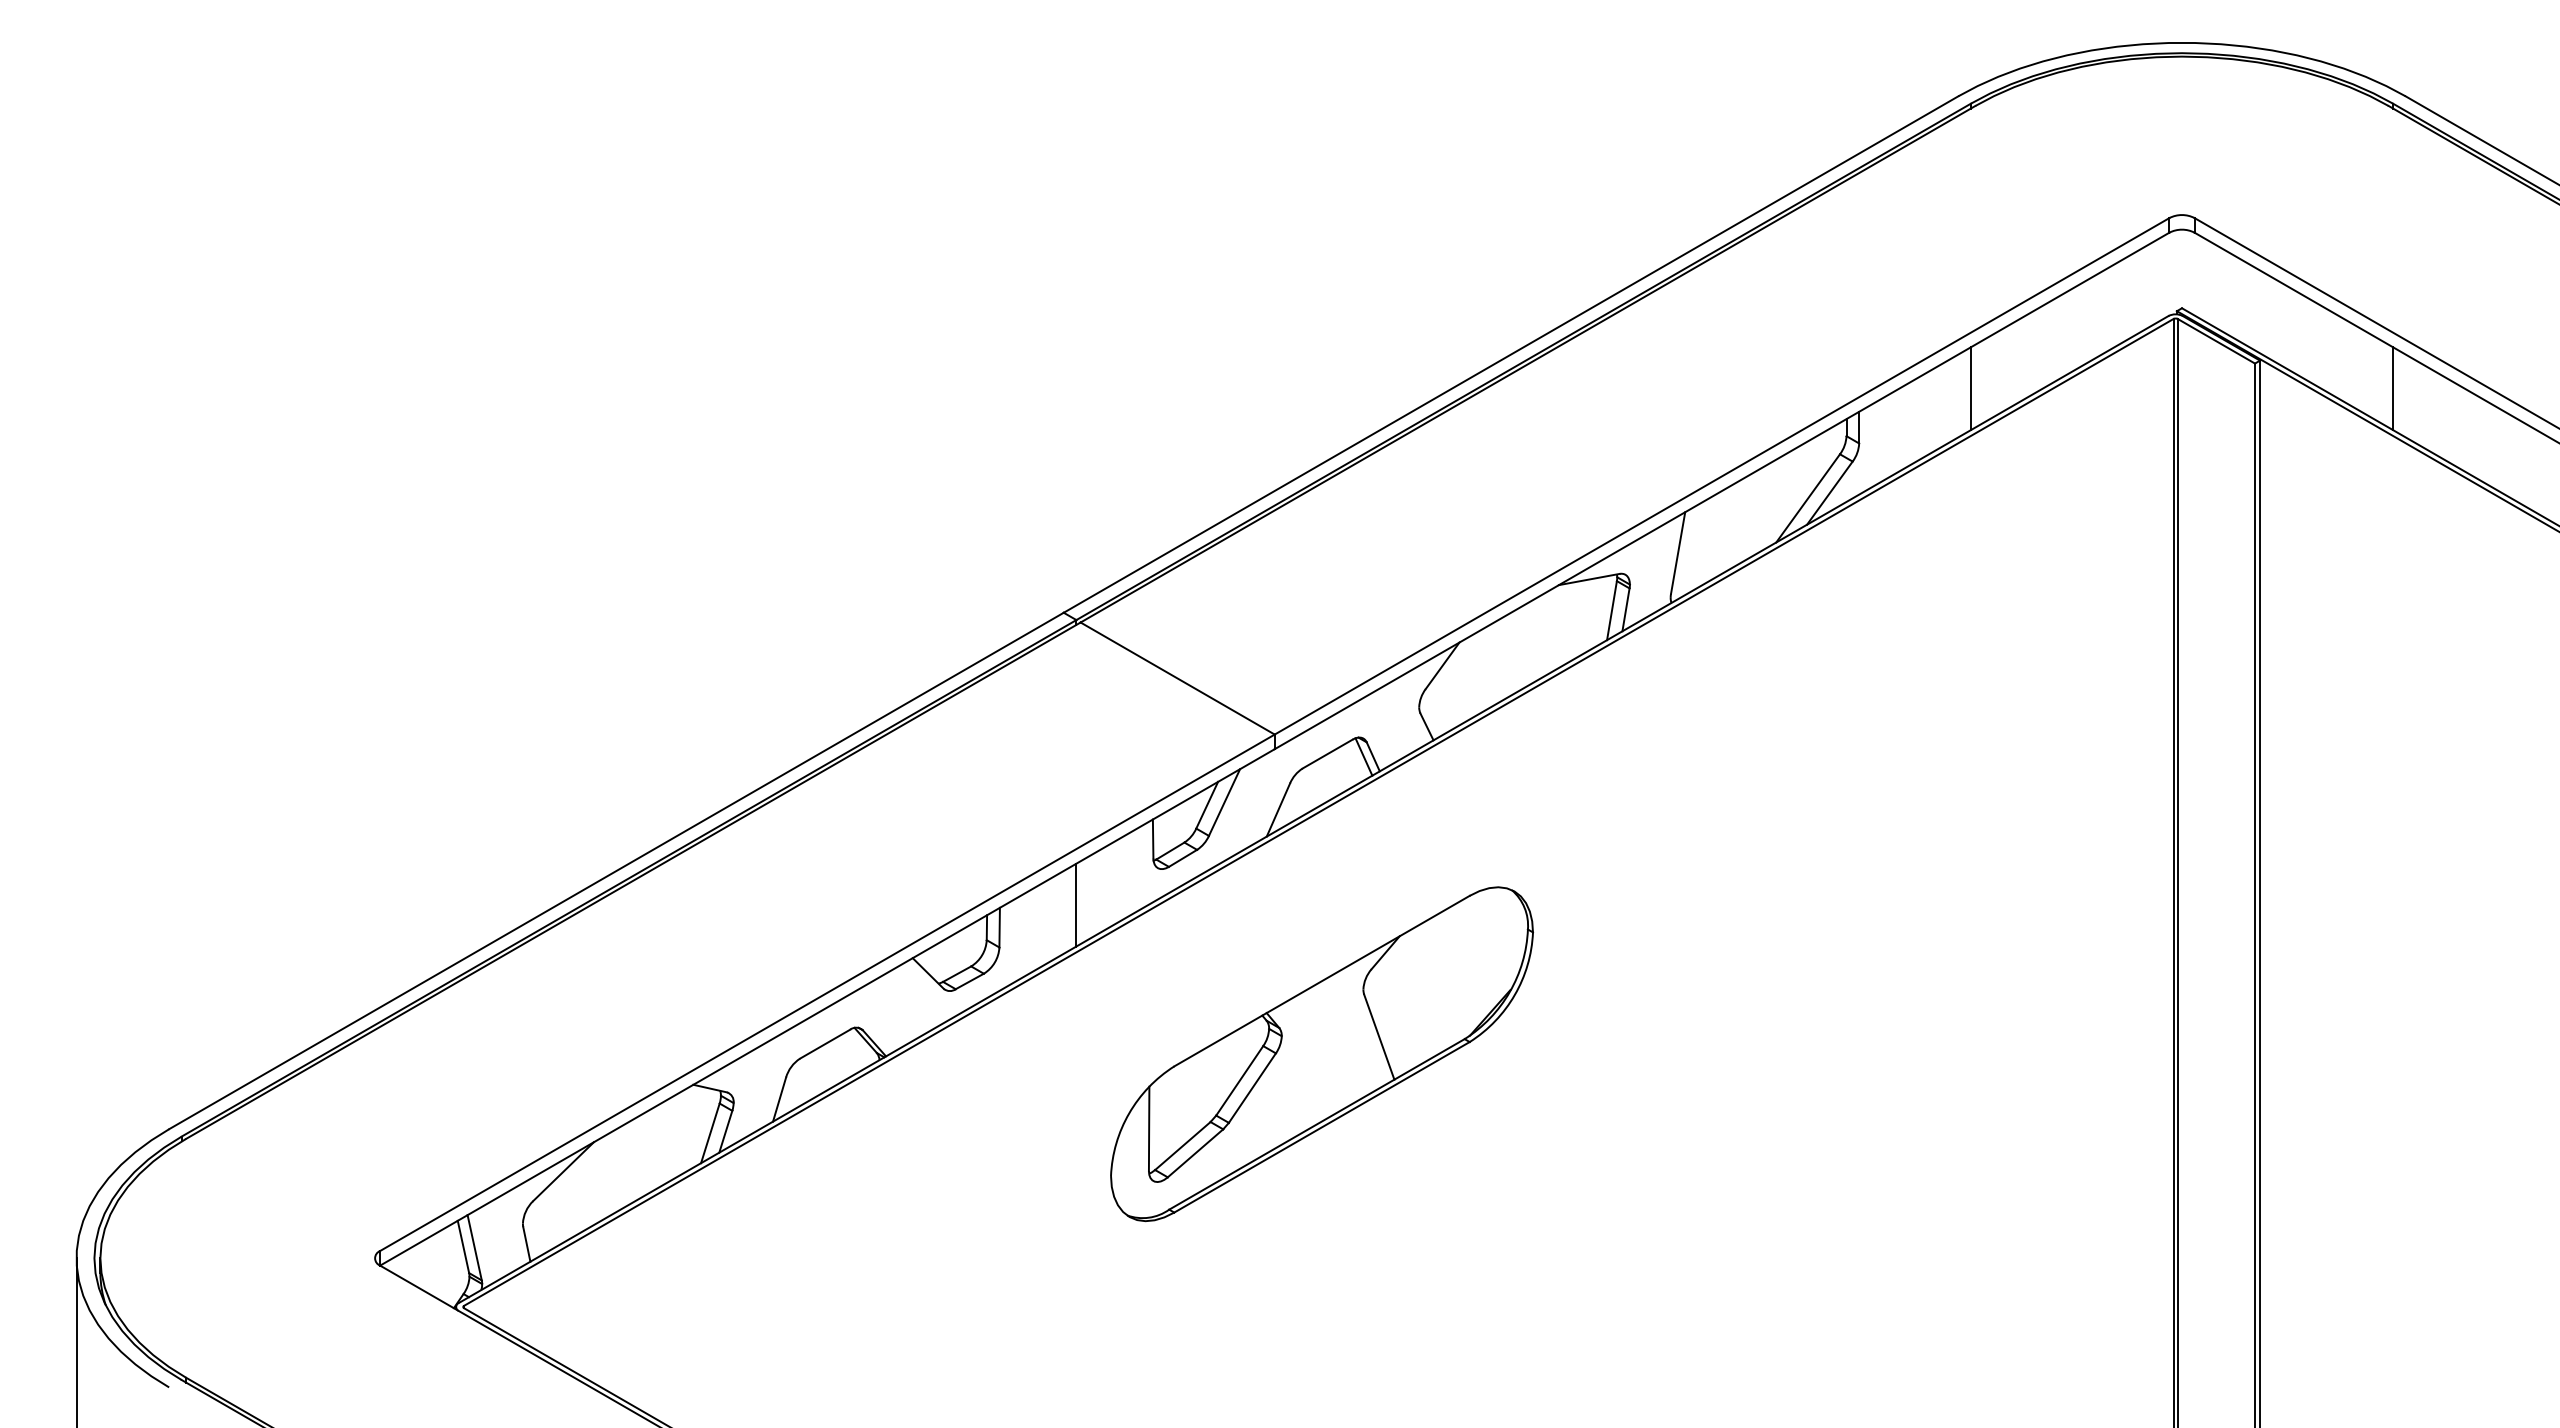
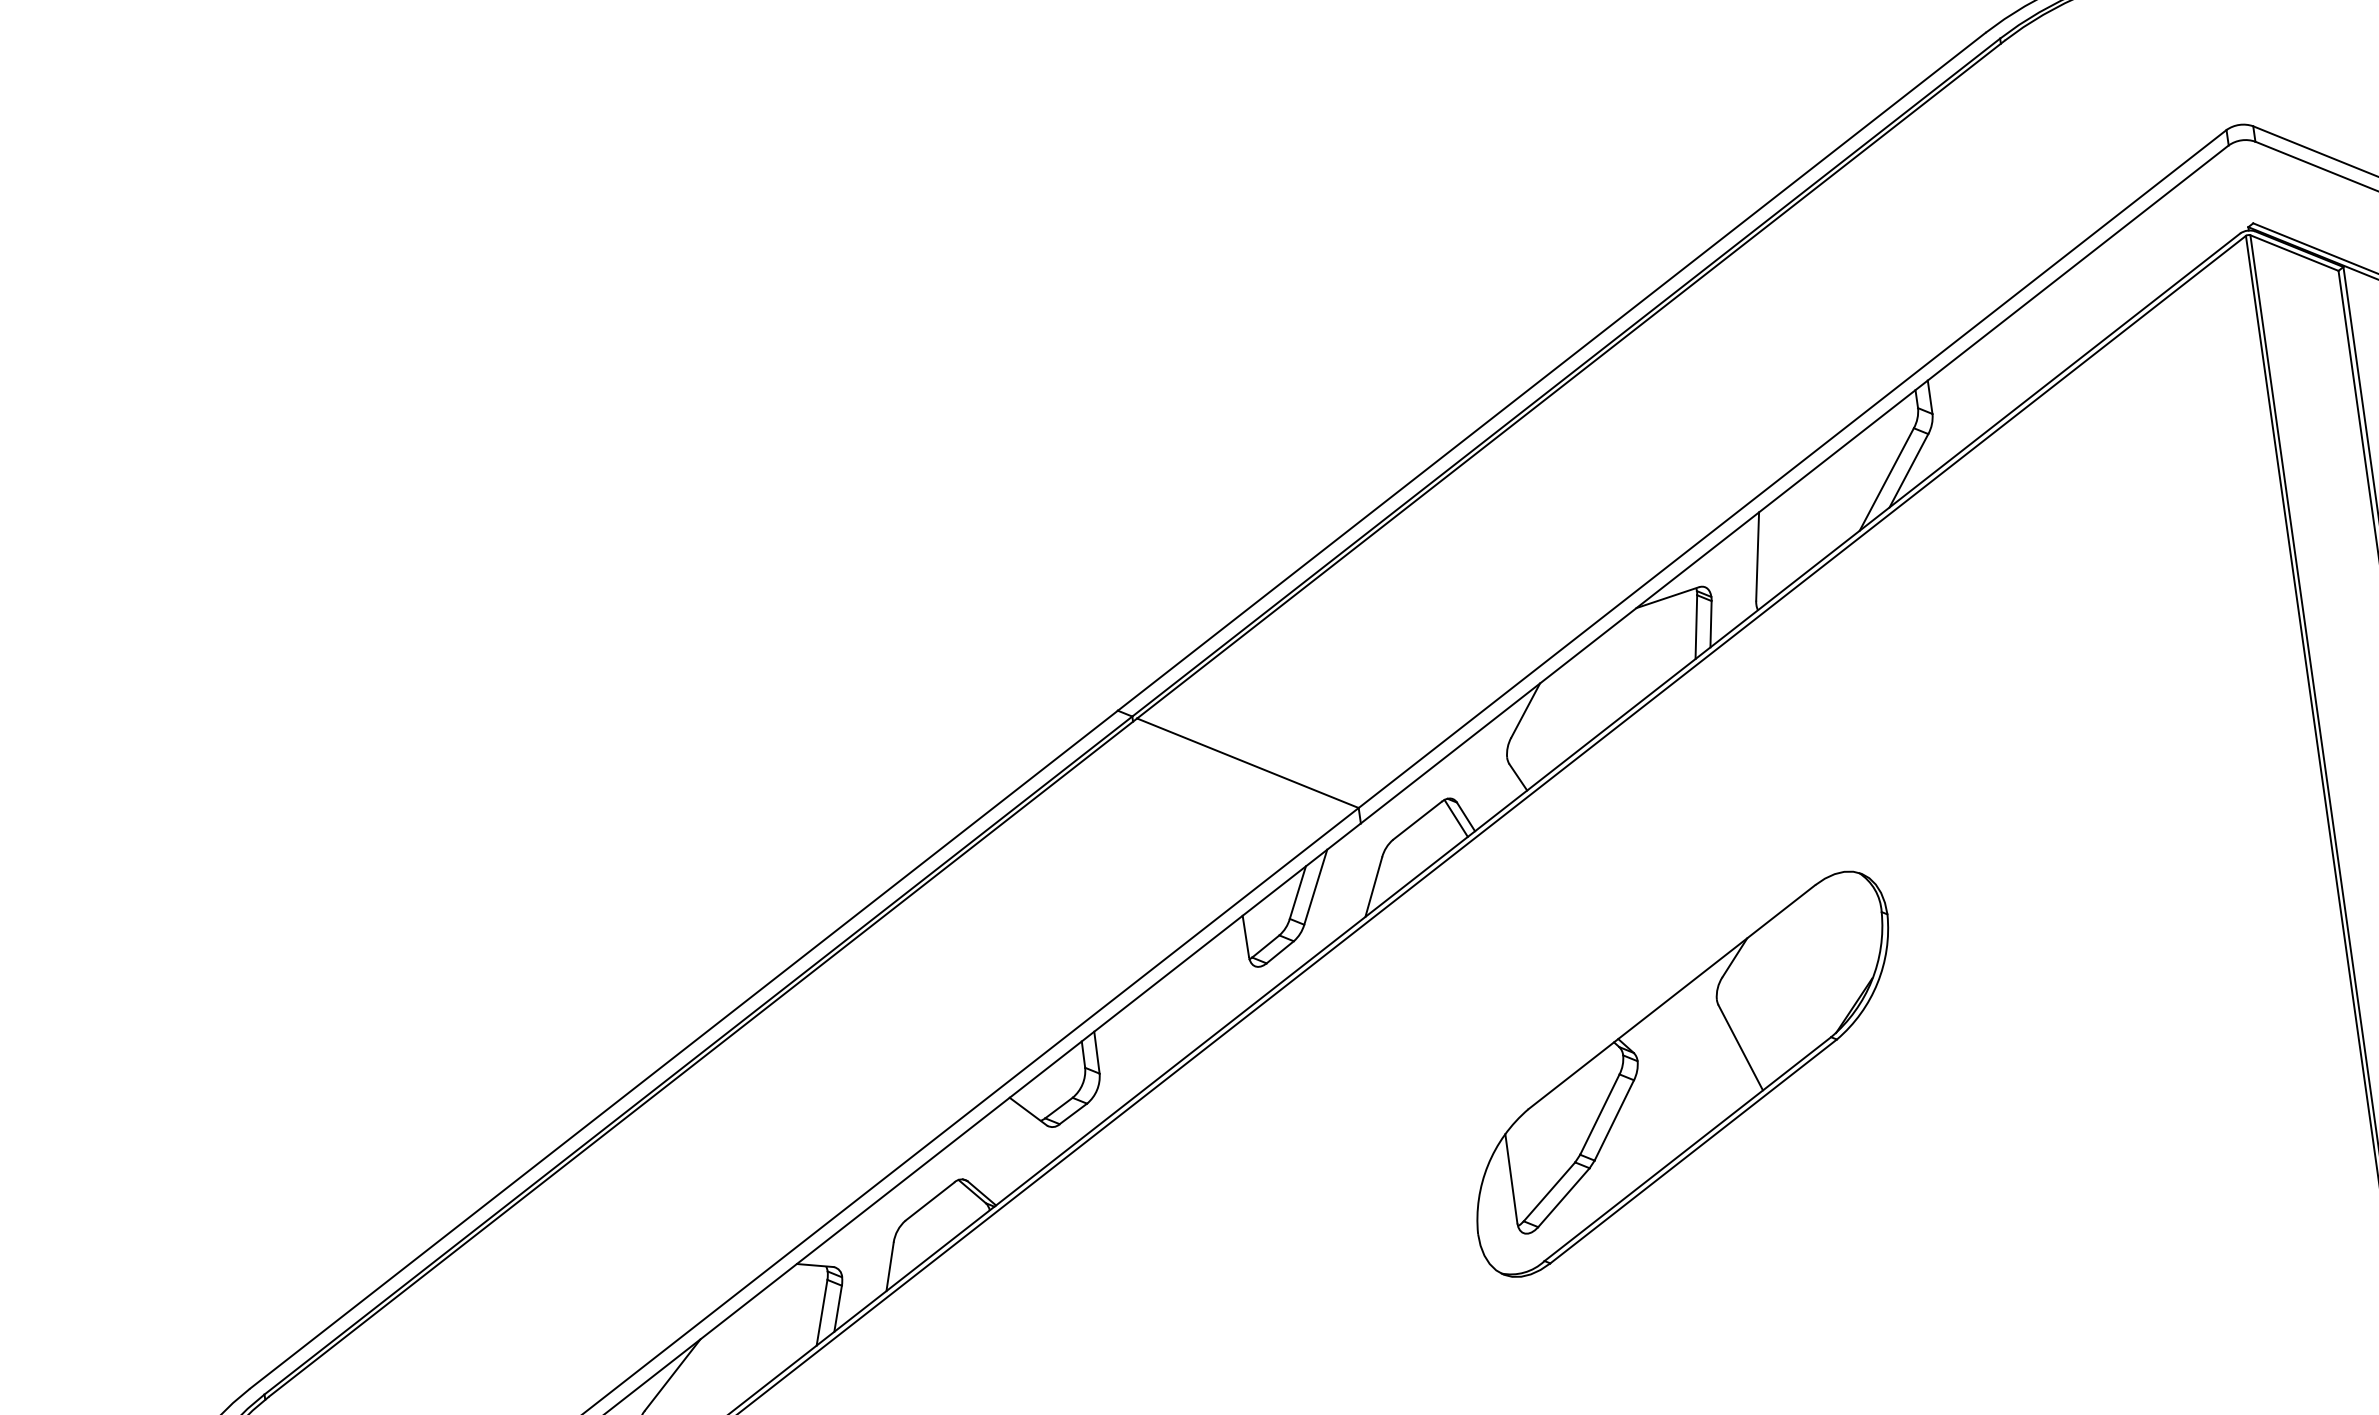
line: (1971, 388) -> (2042, 339), removed
line: (1076, 904) -> (1174, 1016), removed
part: (1321, 1054) -> (1682, 1074), moved

